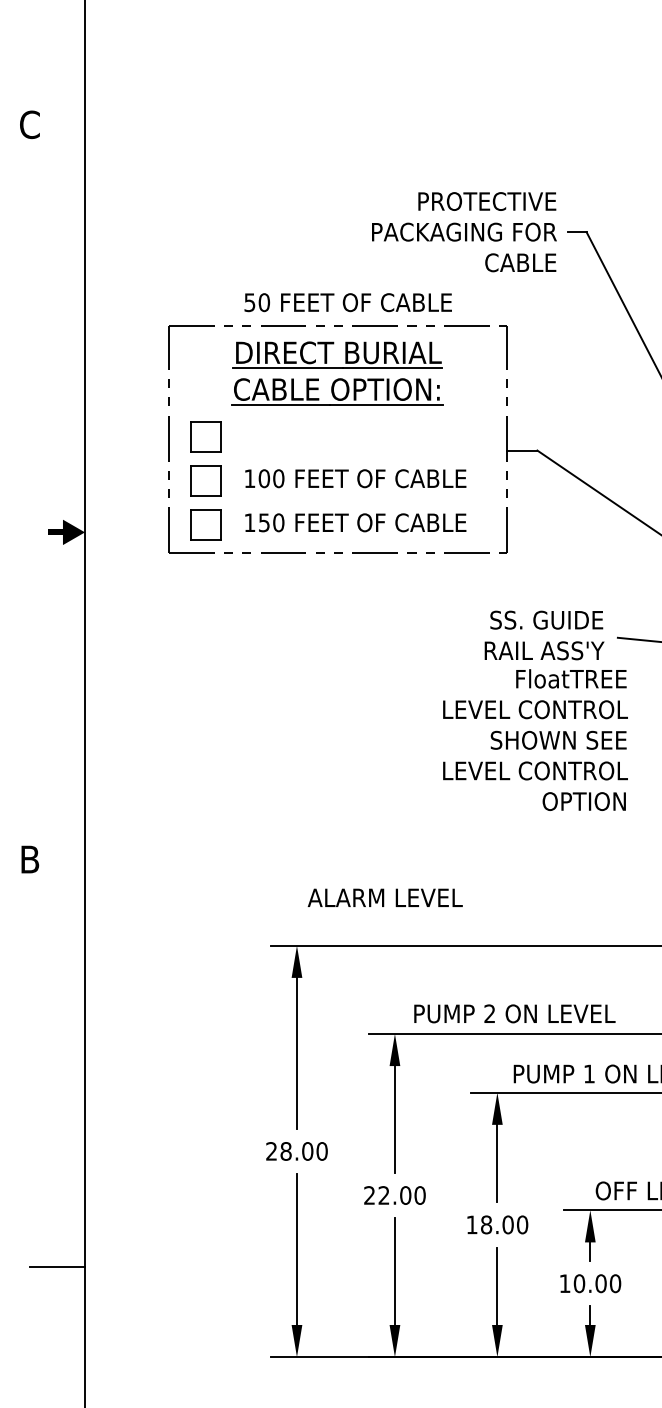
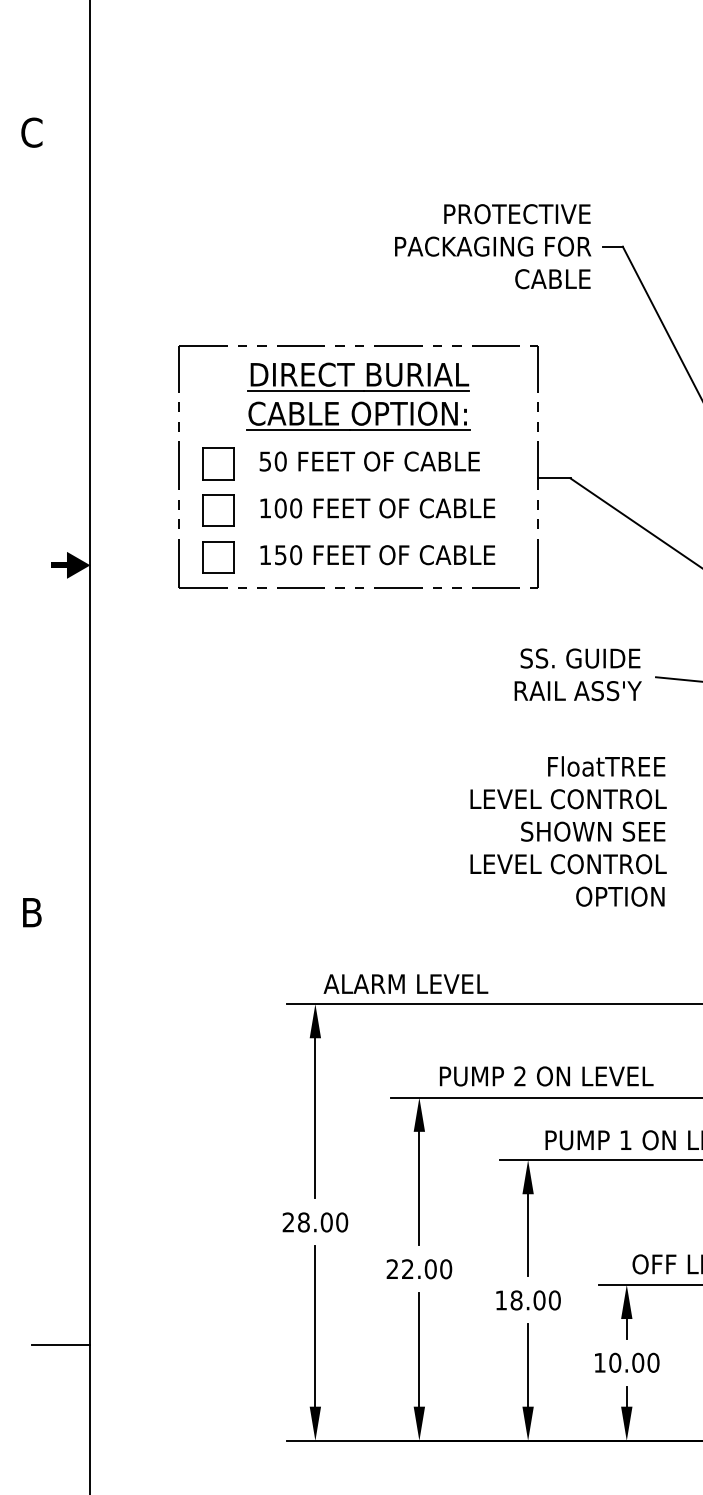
text: (347, 302) -> (369, 461), moved
text: (535, 739) -> (568, 830), moved
text: (384, 897) -> (405, 983), moved

